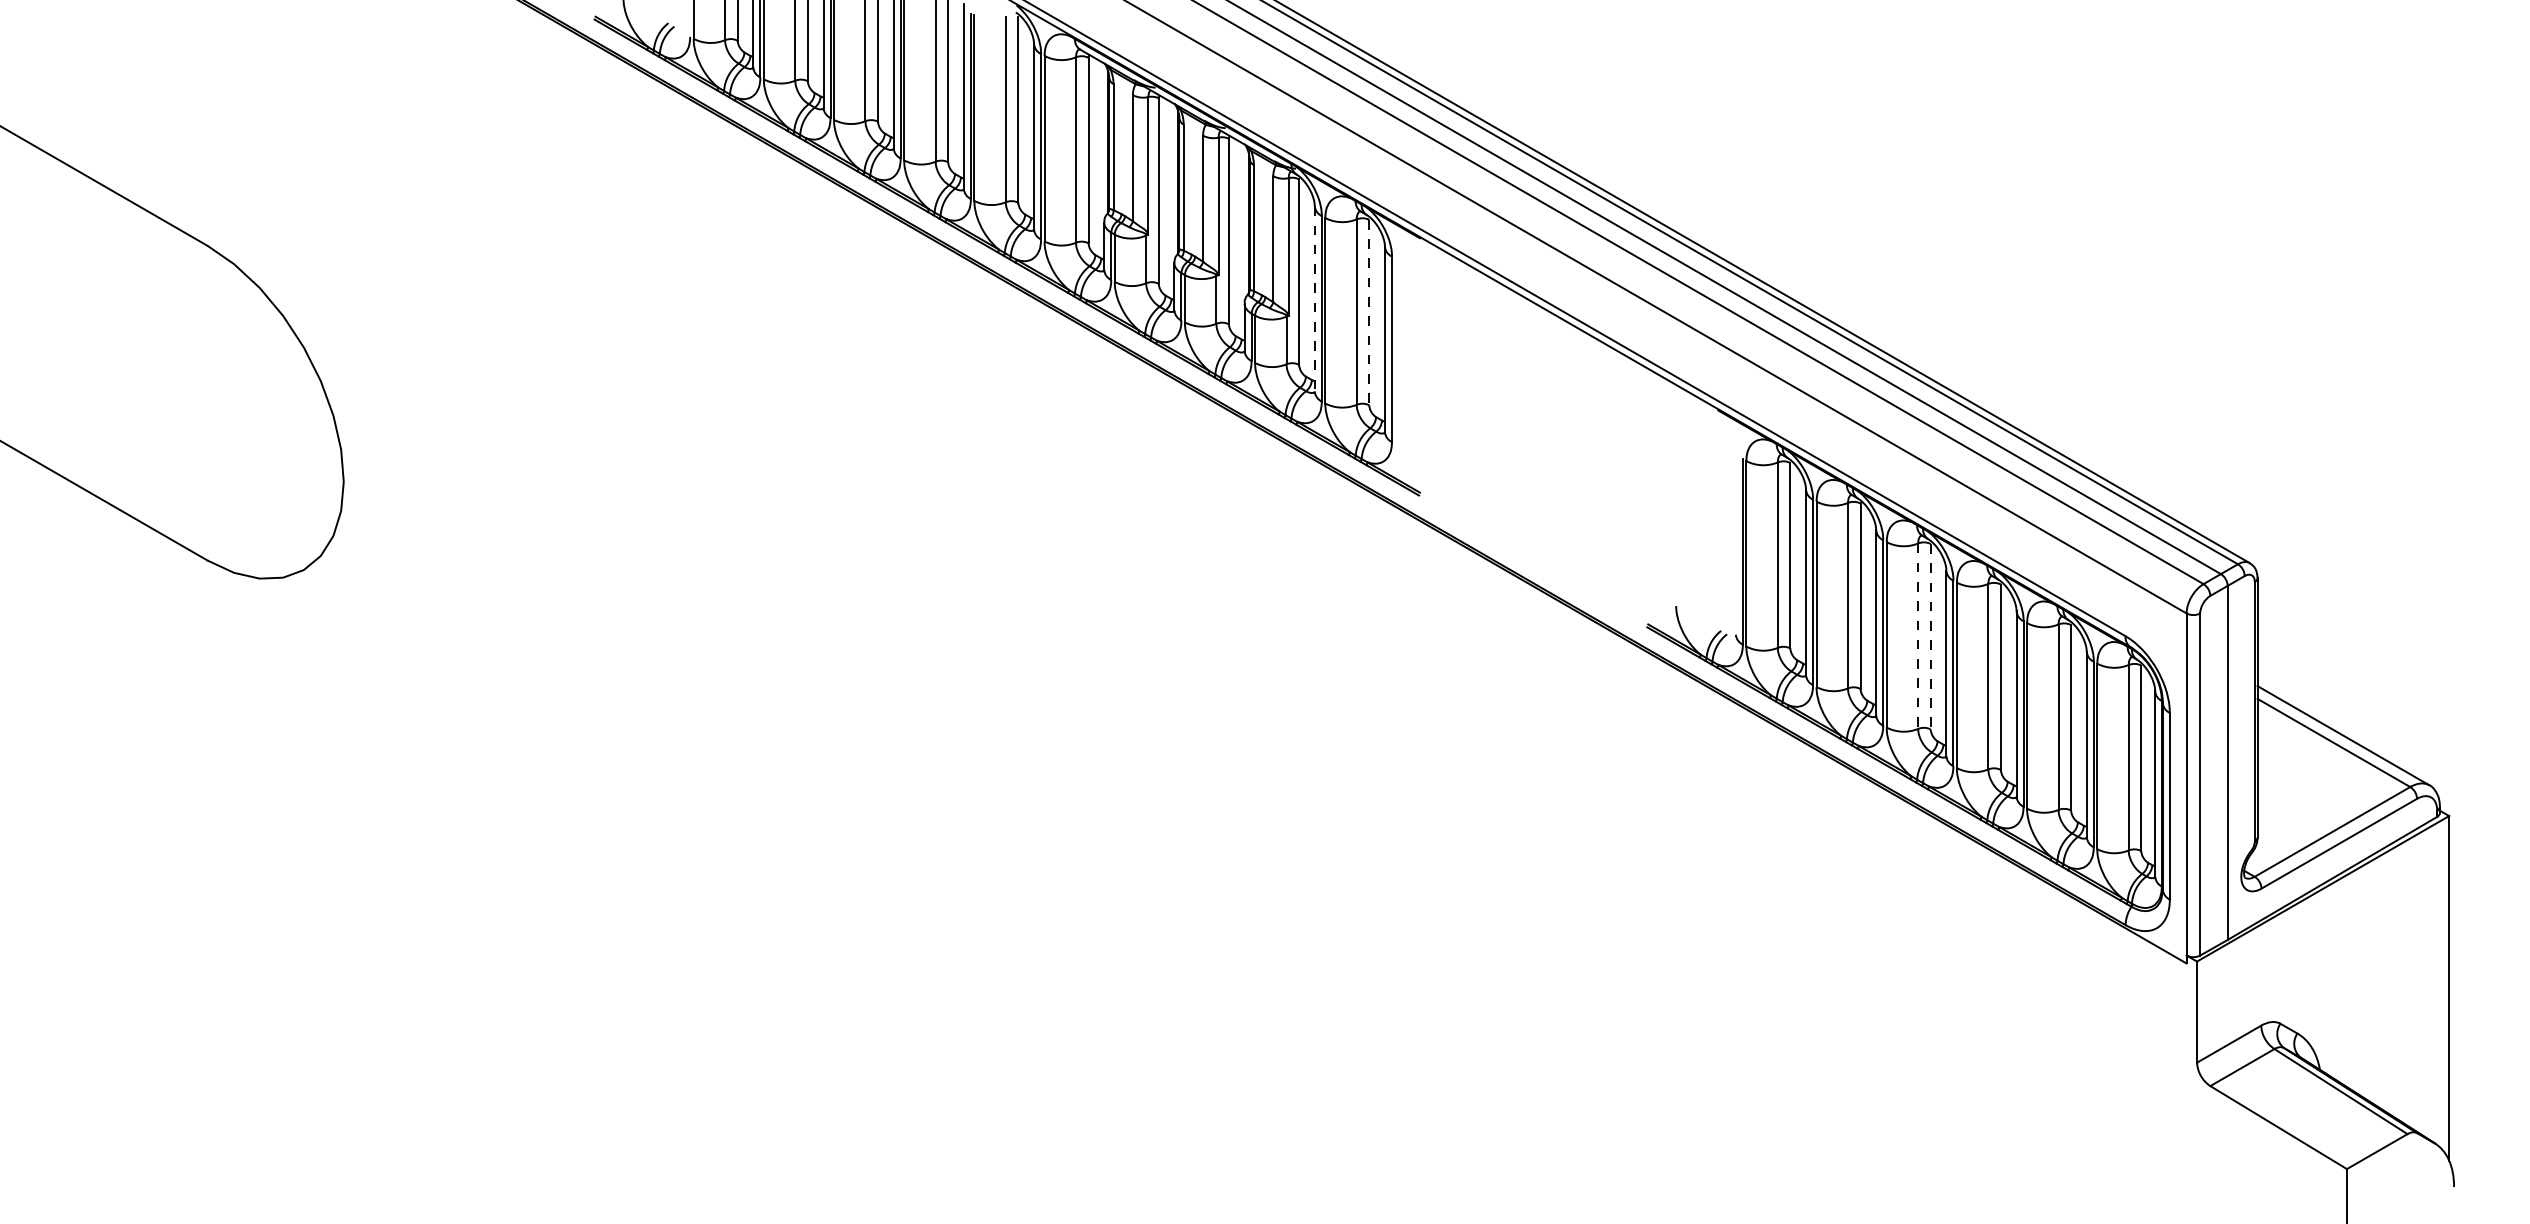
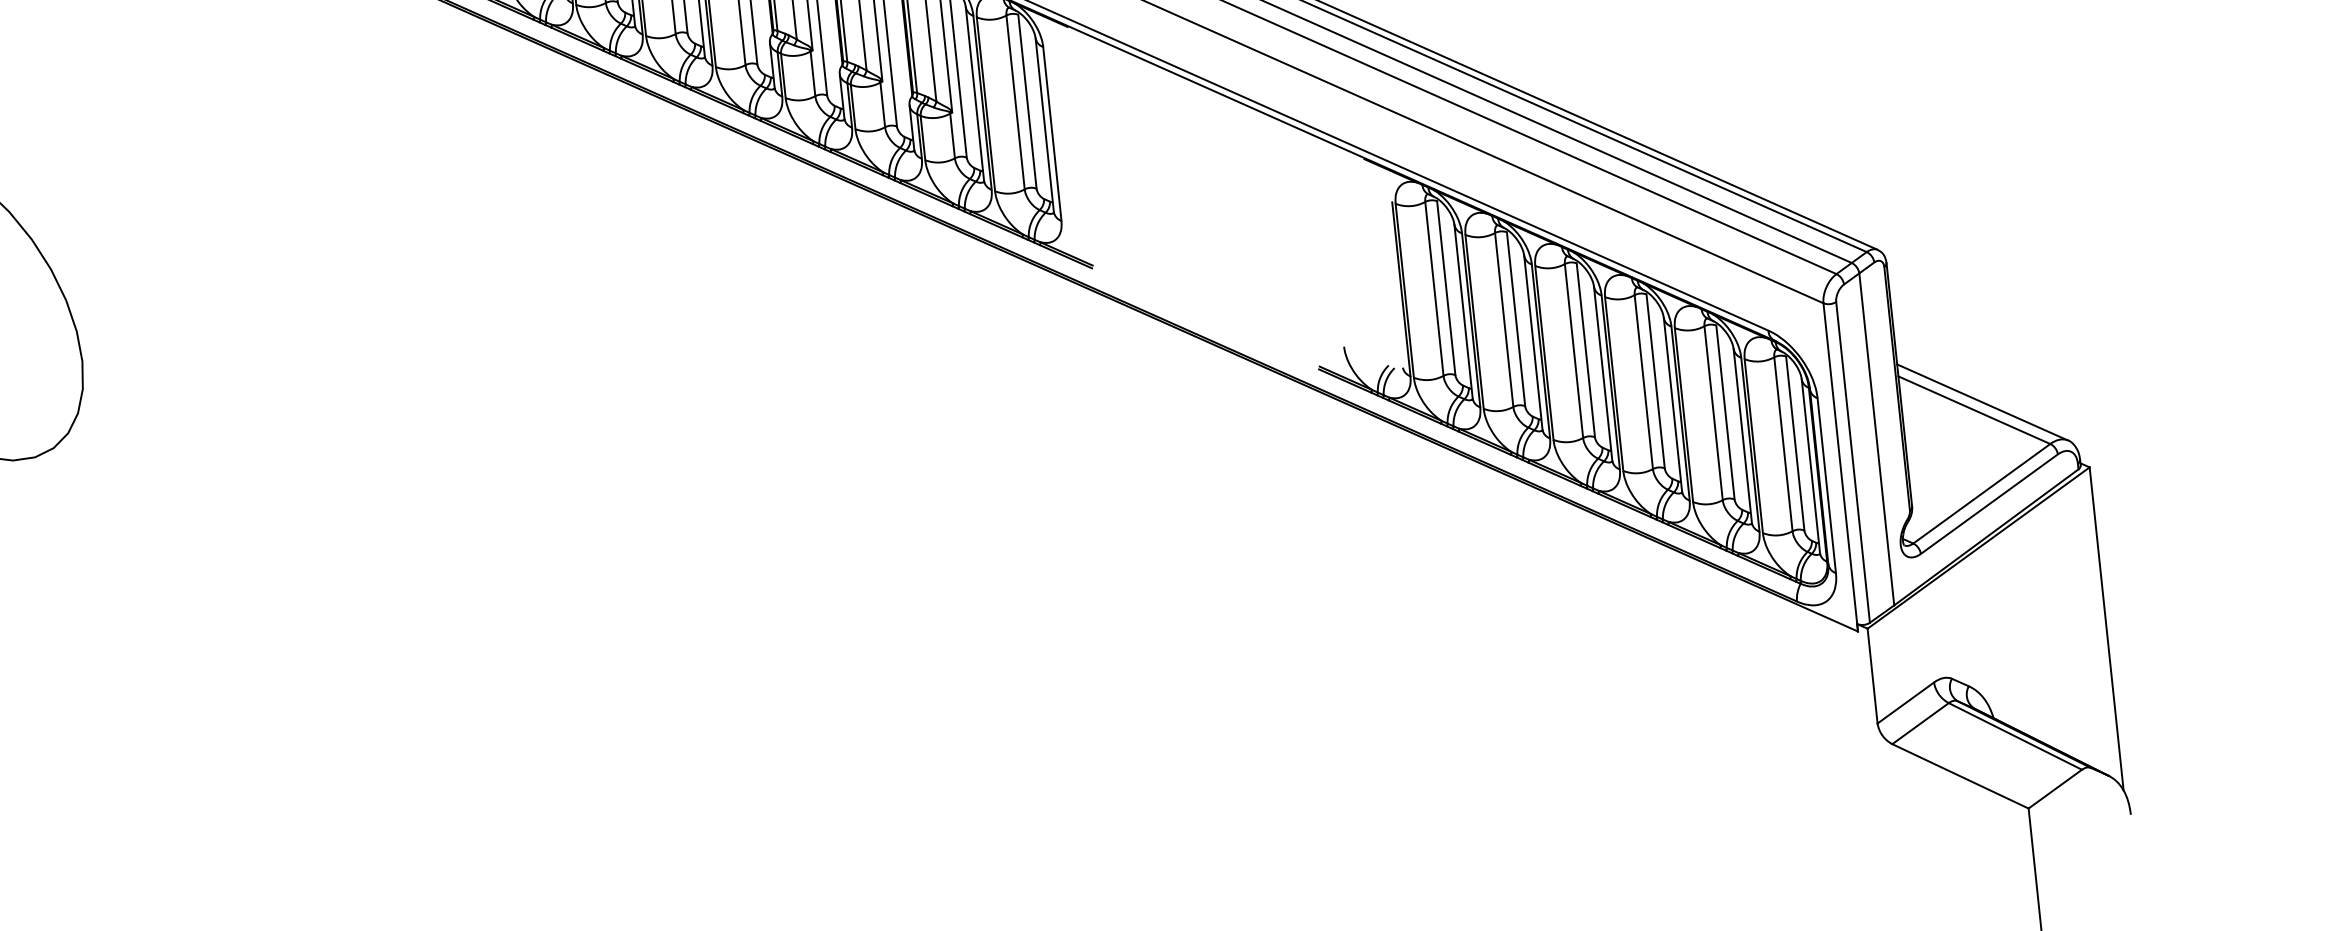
line: (1314, 298) -> (974, 93), dashed -> solid
line: (1369, 312) -> (1027, 101), dashed -> solid
line: (1918, 636) -> (1574, 351), dashed -> solid
line: (1930, 636) -> (1585, 350), dashed -> solid

